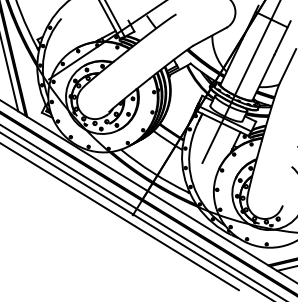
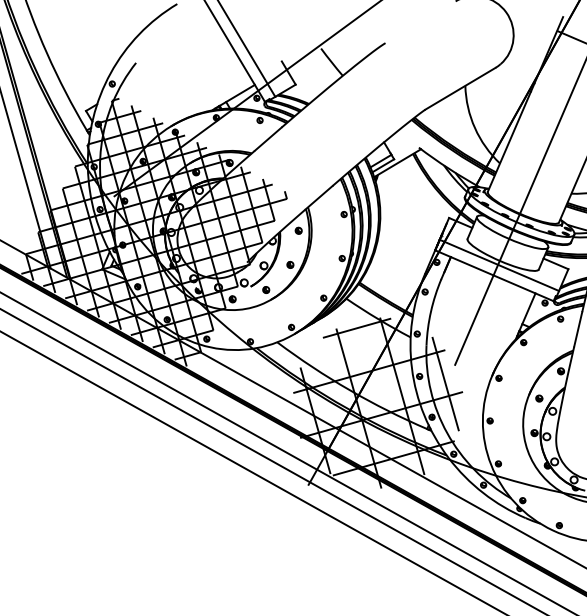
hatch: (66, 96) -> (154, 231), added
hatch: (166, 179) -> (378, 403), added

